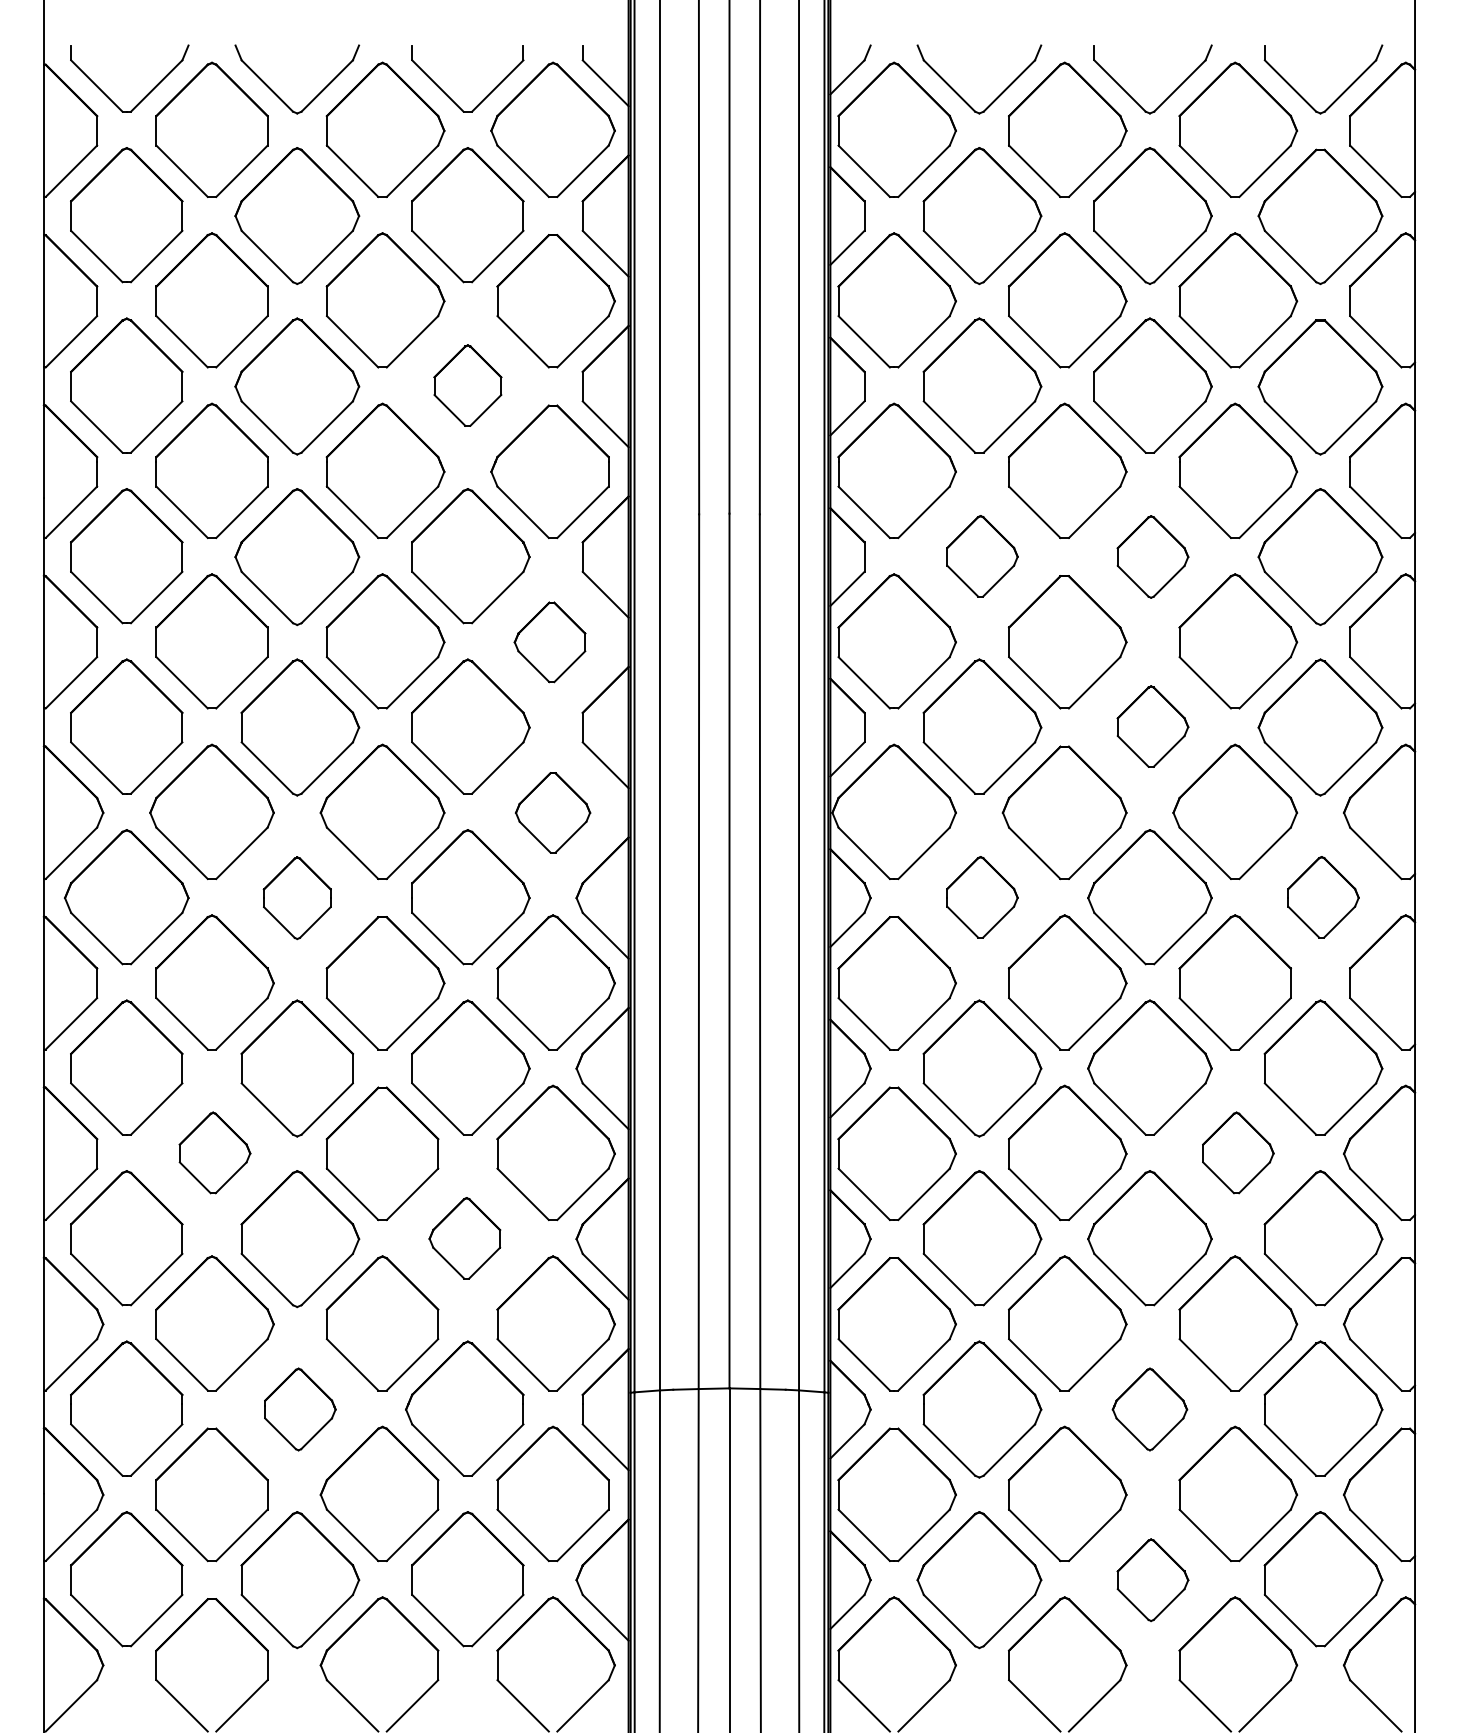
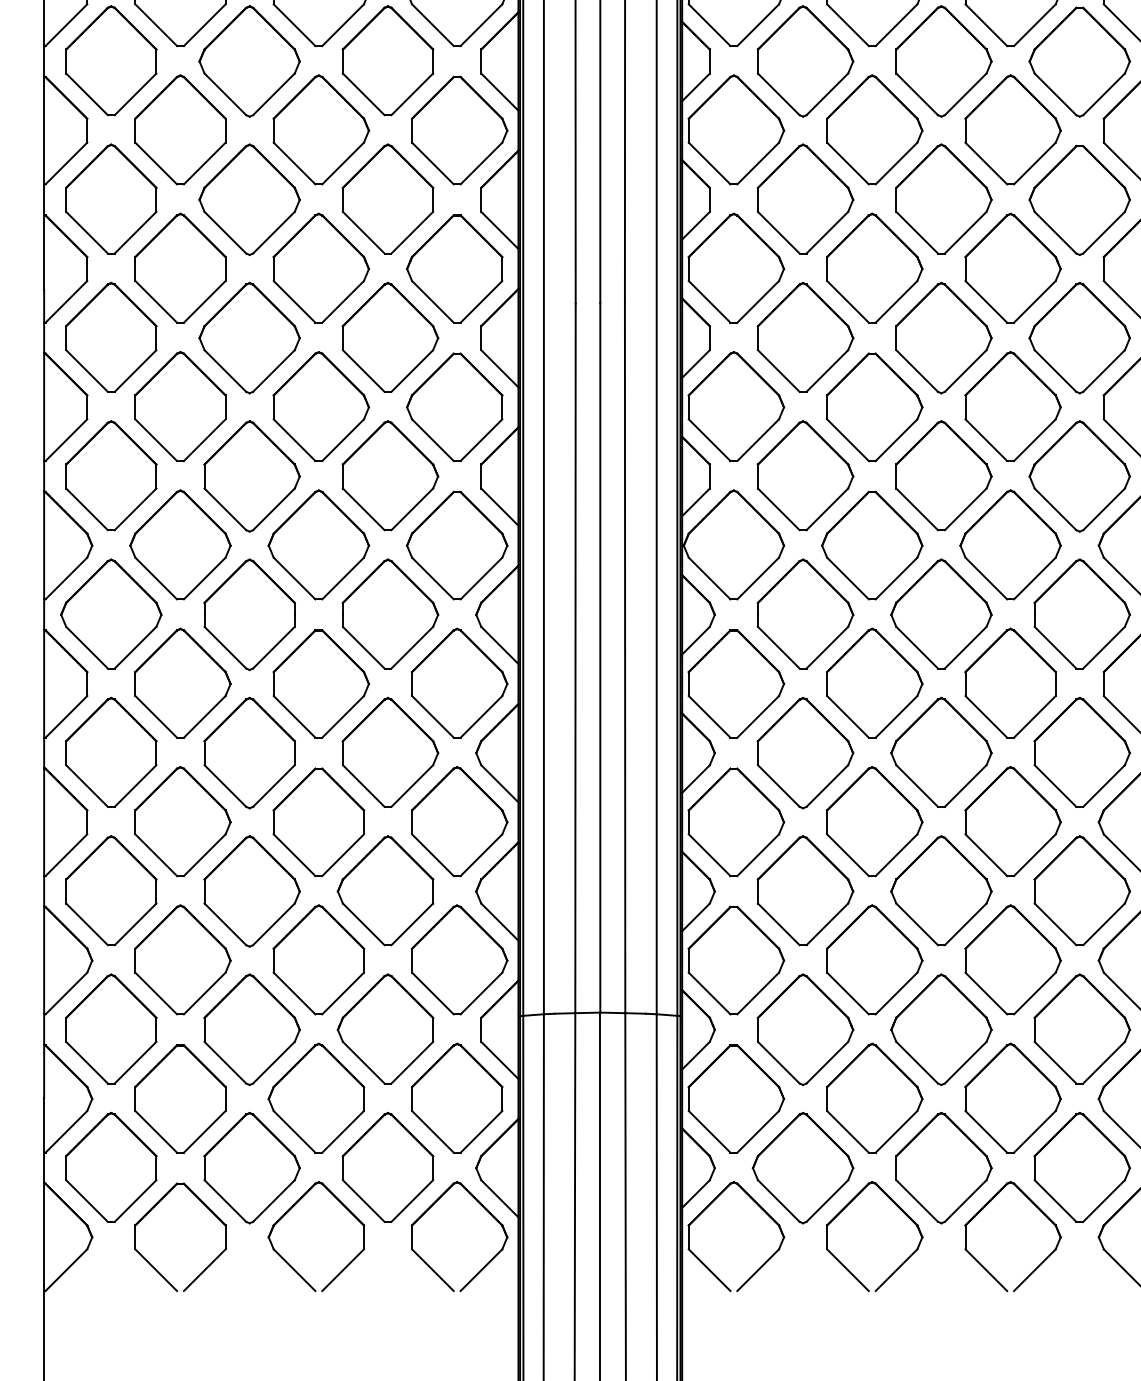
part: (467, 385) -> (387, 198), size x1.67
part: (982, 556) -> (805, 337), size x1.67
part: (1152, 556) -> (943, 337), size x1.67
part: (549, 642) -> (454, 407), size x1.67
part: (1152, 726) -> (943, 475), size x1.67
part: (552, 812) -> (456, 545), size x1.67
part: (982, 897) -> (805, 614), size x1.67
part: (1323, 897) -> (1082, 614), size x1.67
part: (297, 898) -> (249, 615), size x1.67
part: (214, 1152) -> (182, 821), size x1.67
part: (1238, 1152) -> (1013, 821), size x1.67
part: (464, 1238) -> (385, 891), size x1.67
part: (300, 1409) -> (252, 1029), size x1.67
part: (1149, 1409) -> (941, 1029), size x1.67
part: (1152, 1580) -> (943, 1168), size x1.67

